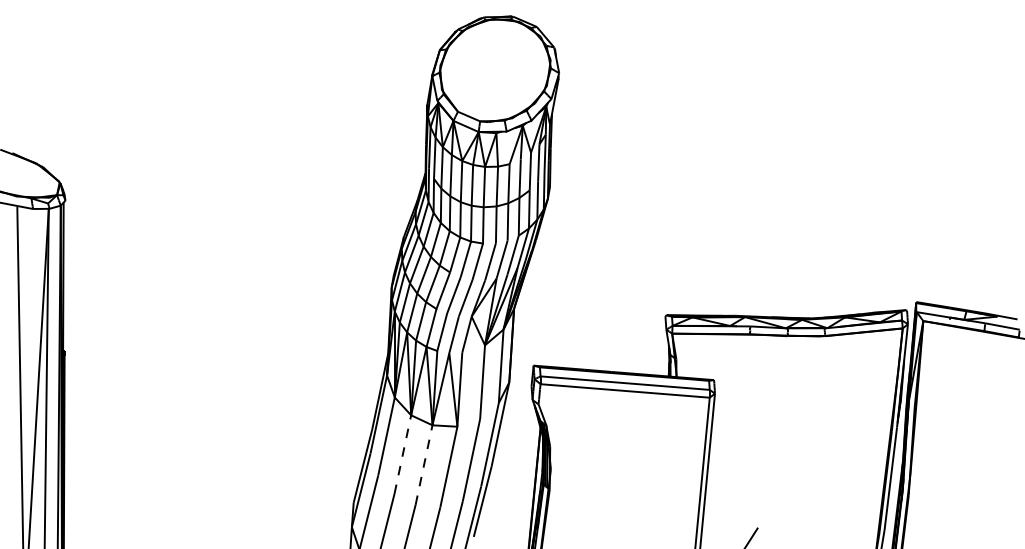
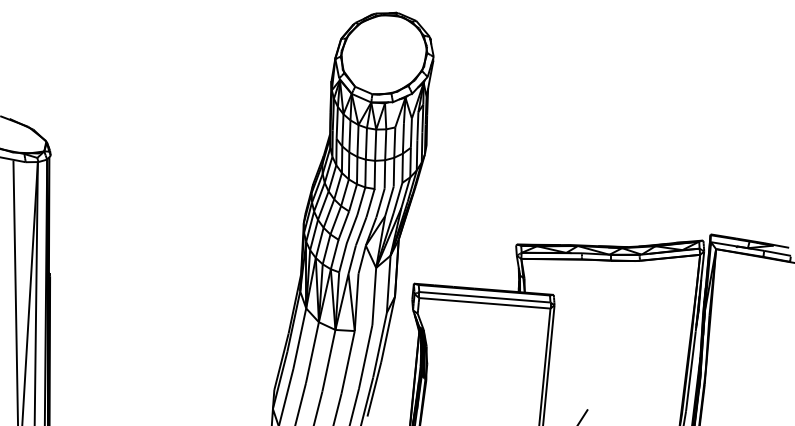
line: (402, 454) -> (312, 352), dashed -> solid
line: (423, 464) -> (328, 360), dashed -> solid

